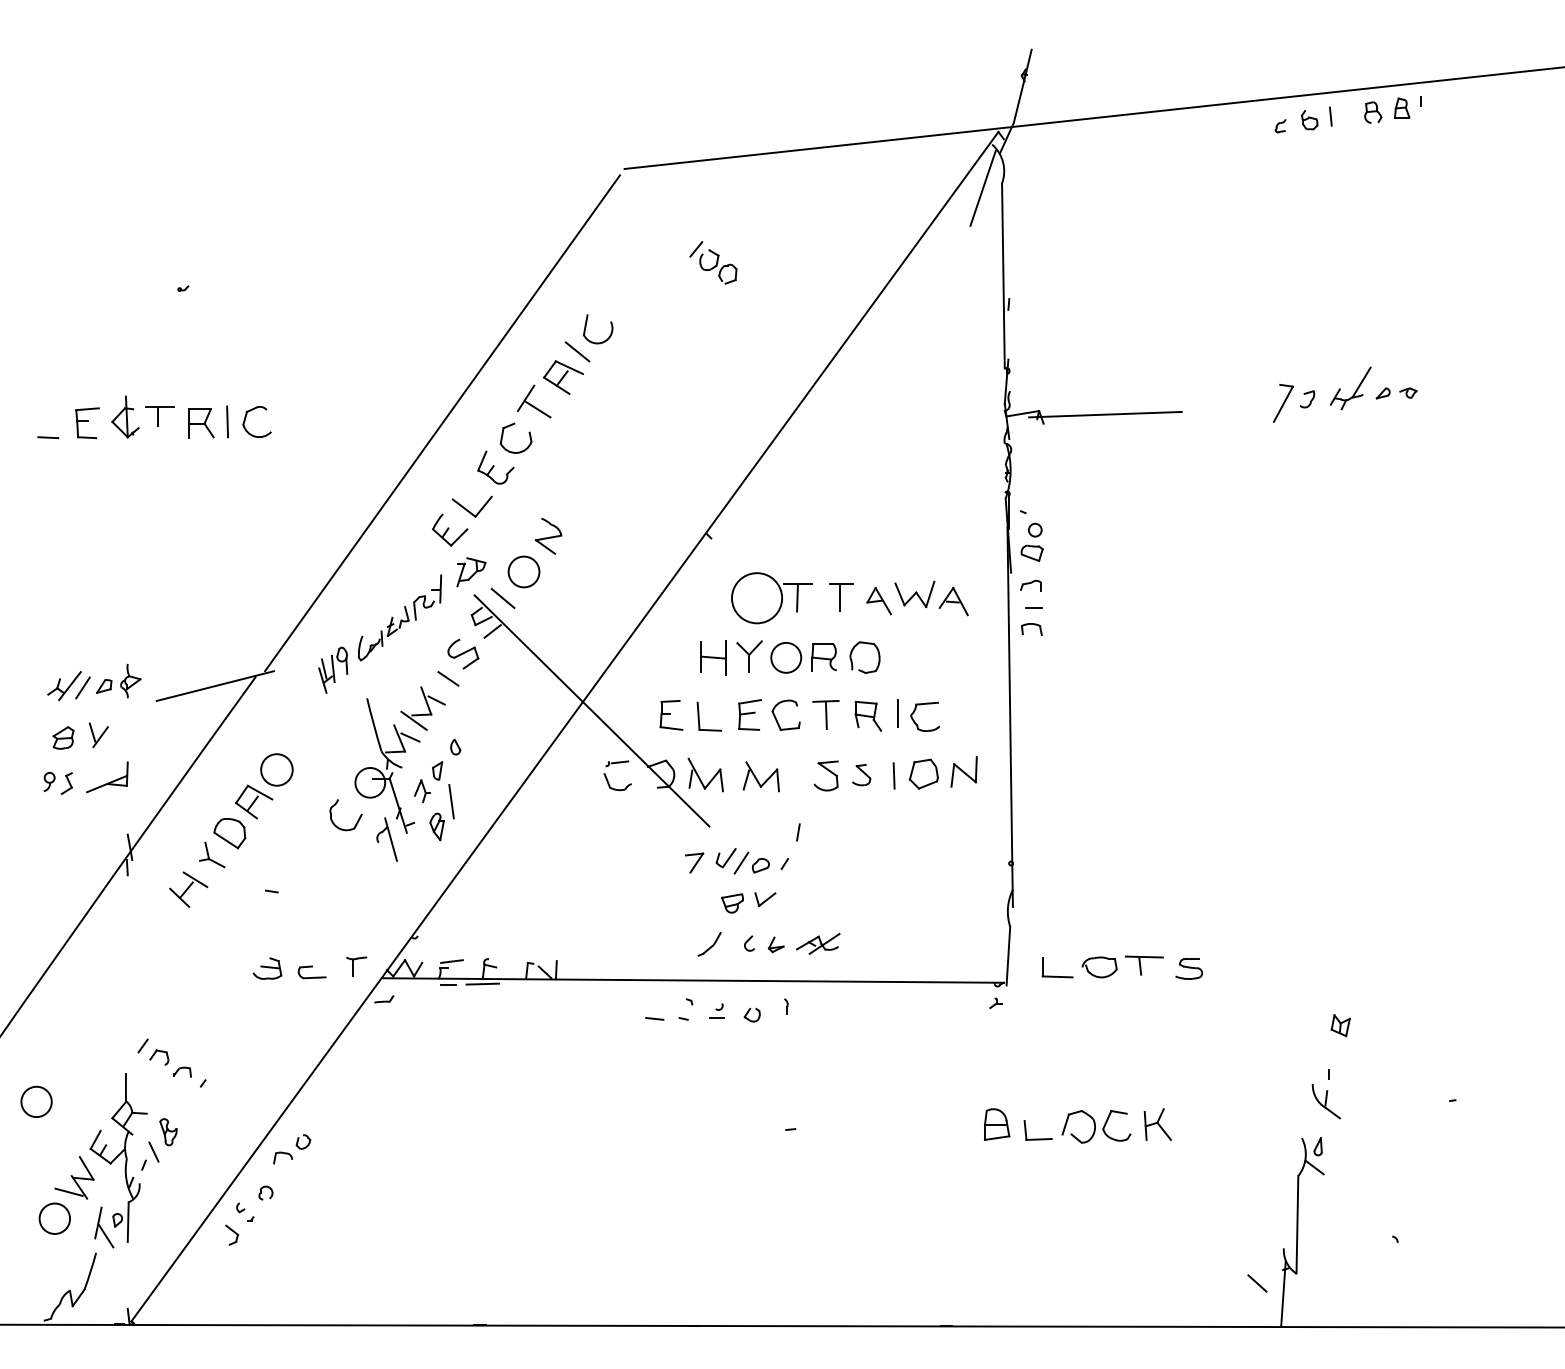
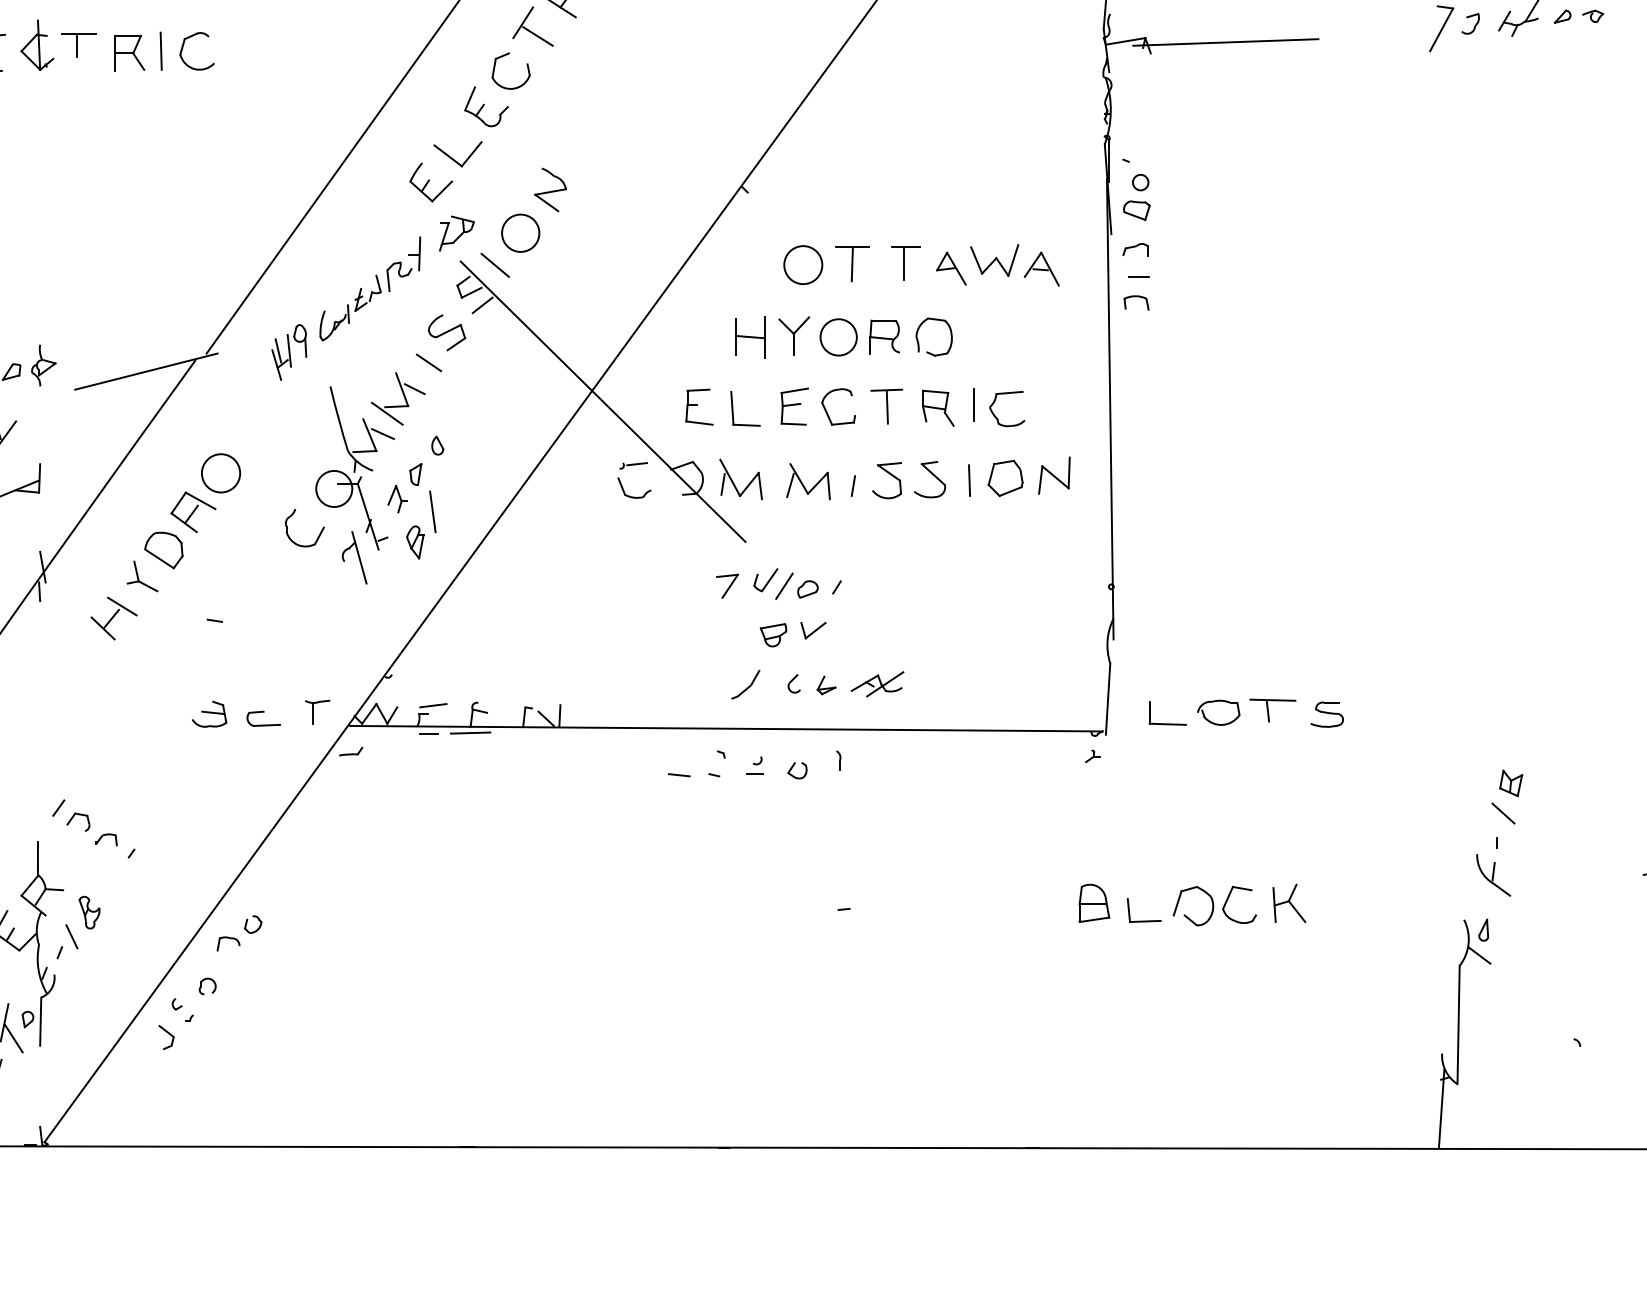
circle: (756, 597) -> (802, 264), size x0.62
part: (861, 774) -> (929, 478), size x1.43
line: (798, 832) -> (853, 486), moved
line: (1257, 1283) -> (1503, 813), moved

